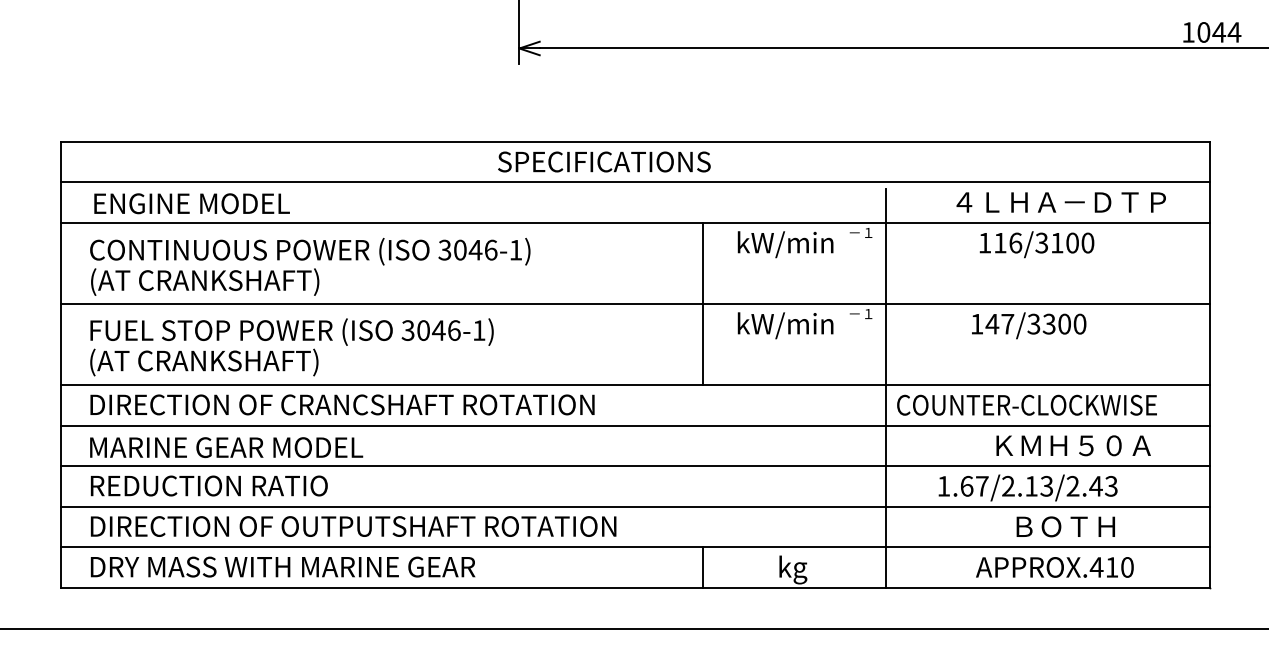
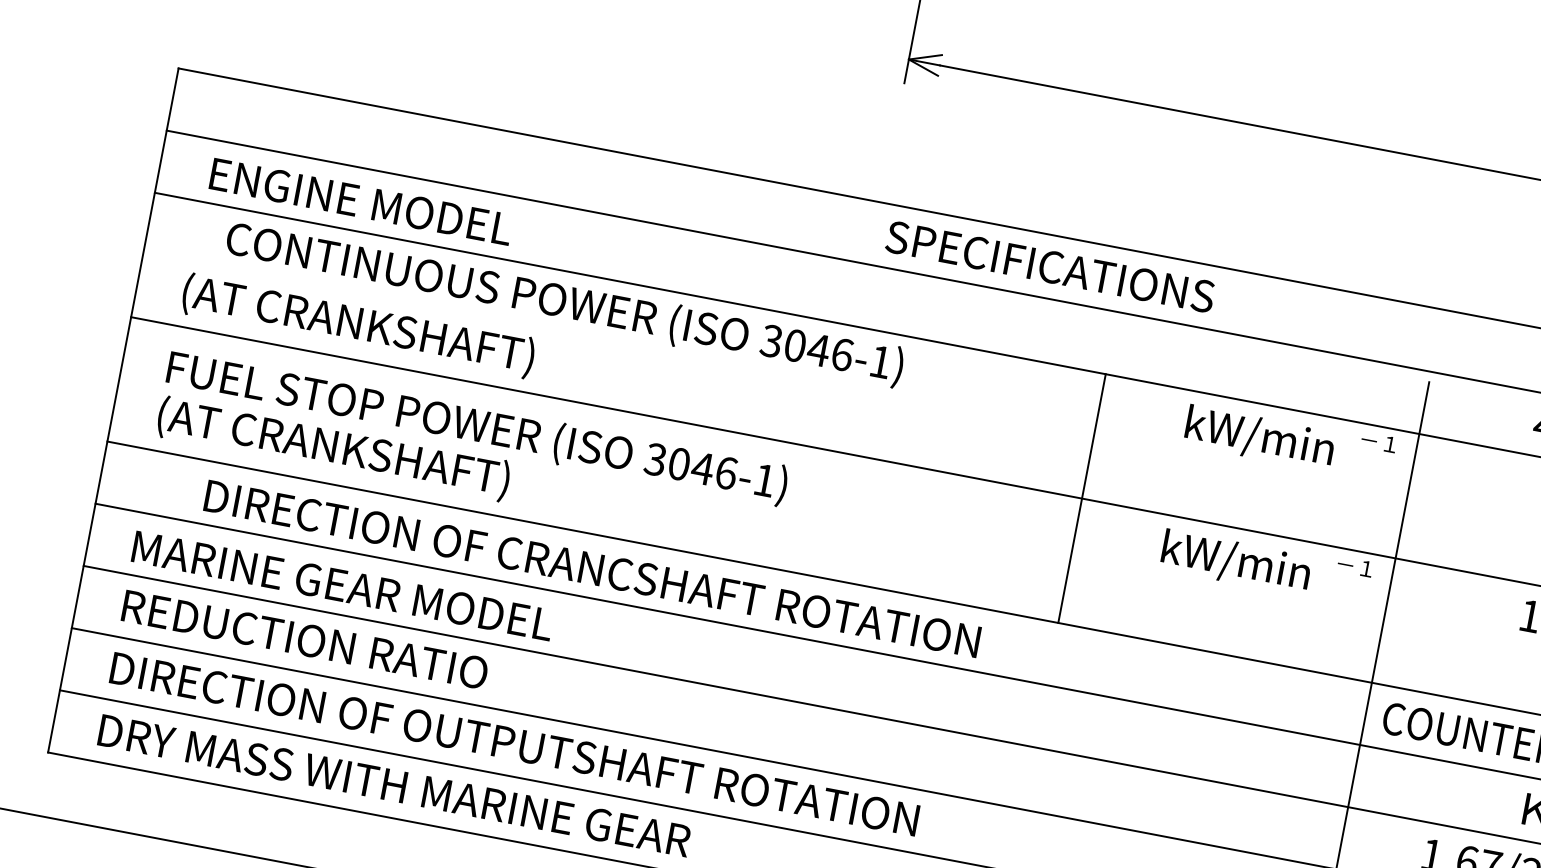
text: (604, 161) -> (1050, 266), moved
text: (310, 251) -> (565, 303), moved
line: (703, 303) -> (1082, 498), moved
text: (342, 404) -> (592, 568), moved

